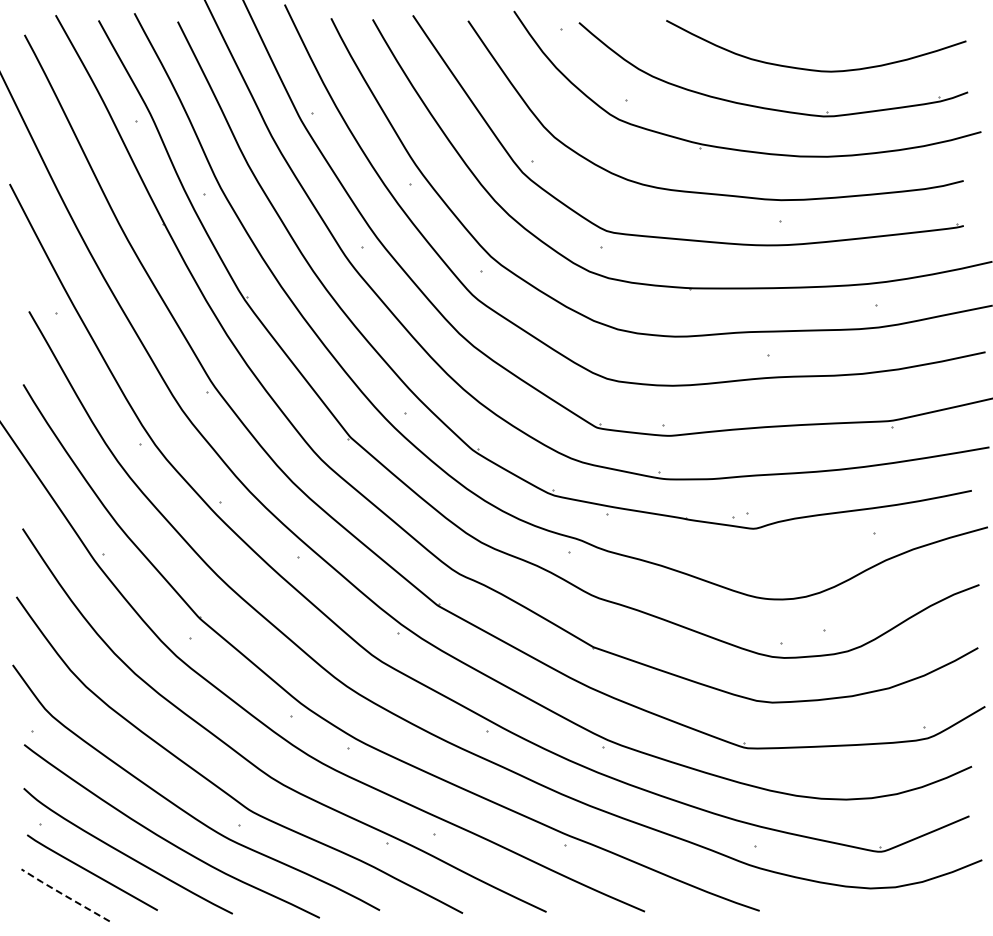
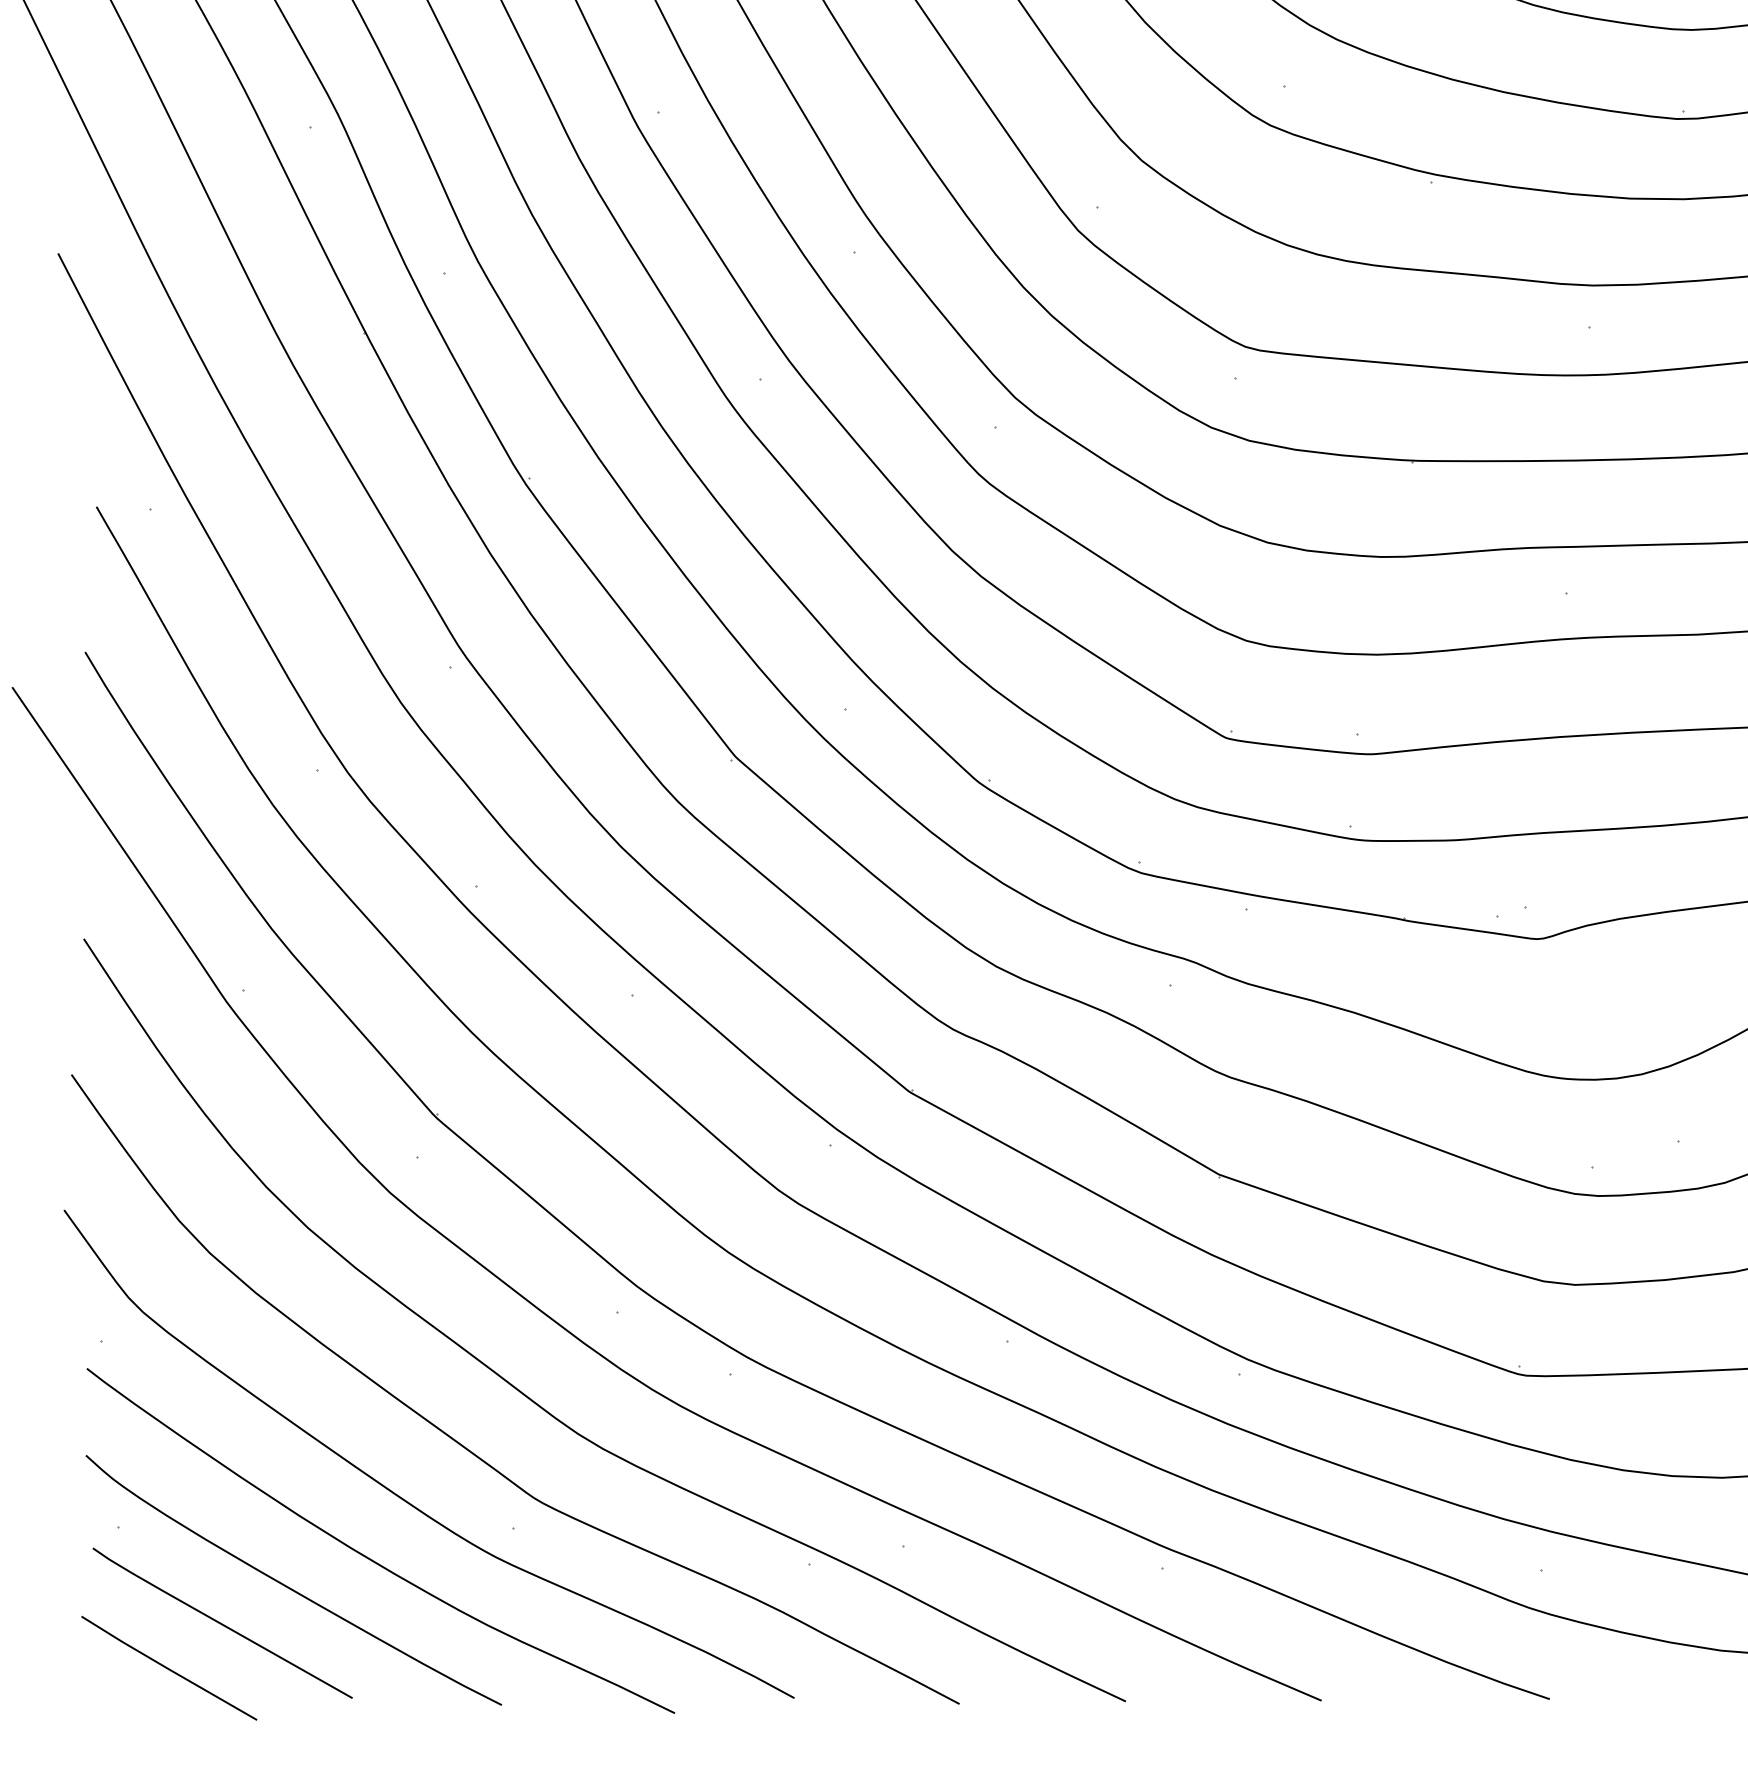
line: (65, 895) -> (169, 1668), dashed -> solid

